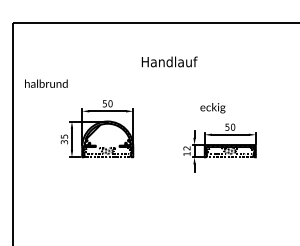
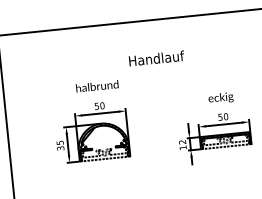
text: (46, 83) -> (97, 86), moved
text: (212, 108) -> (220, 98), moved

